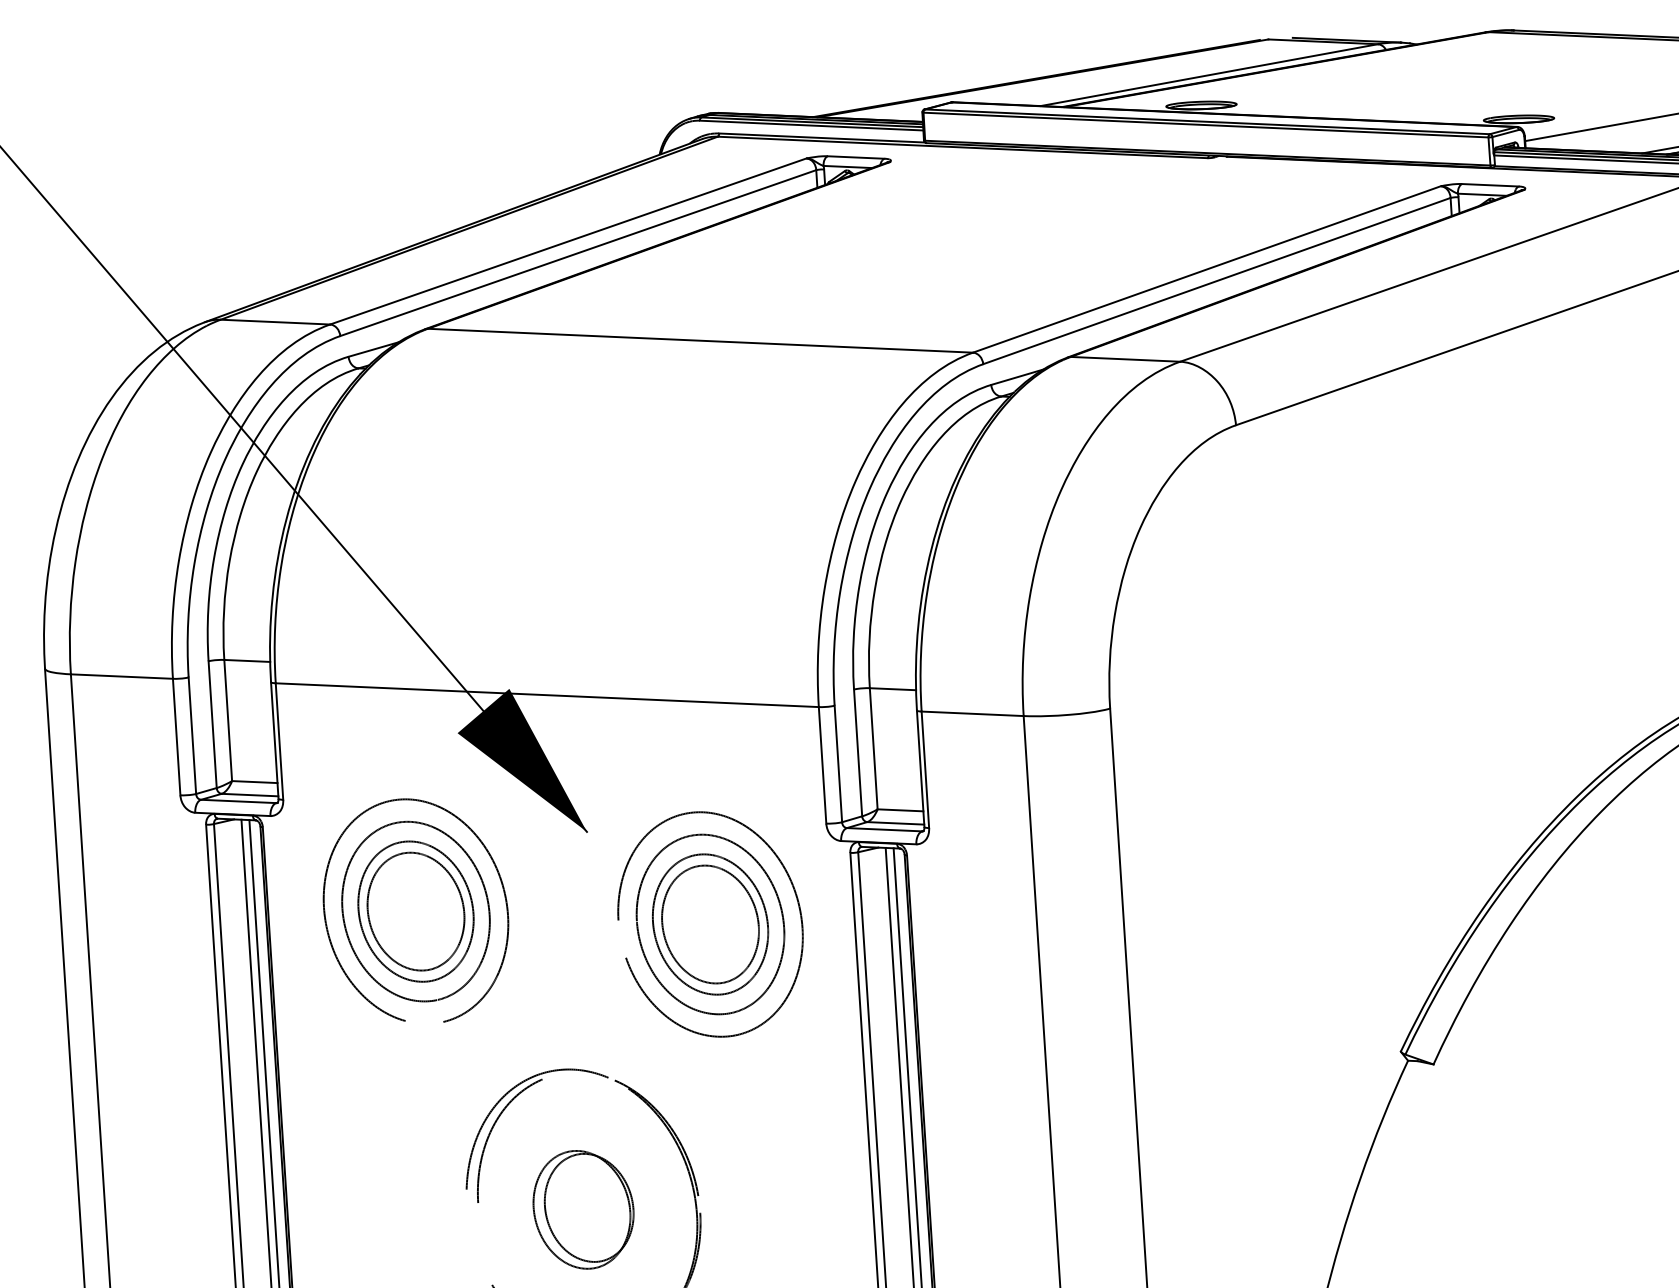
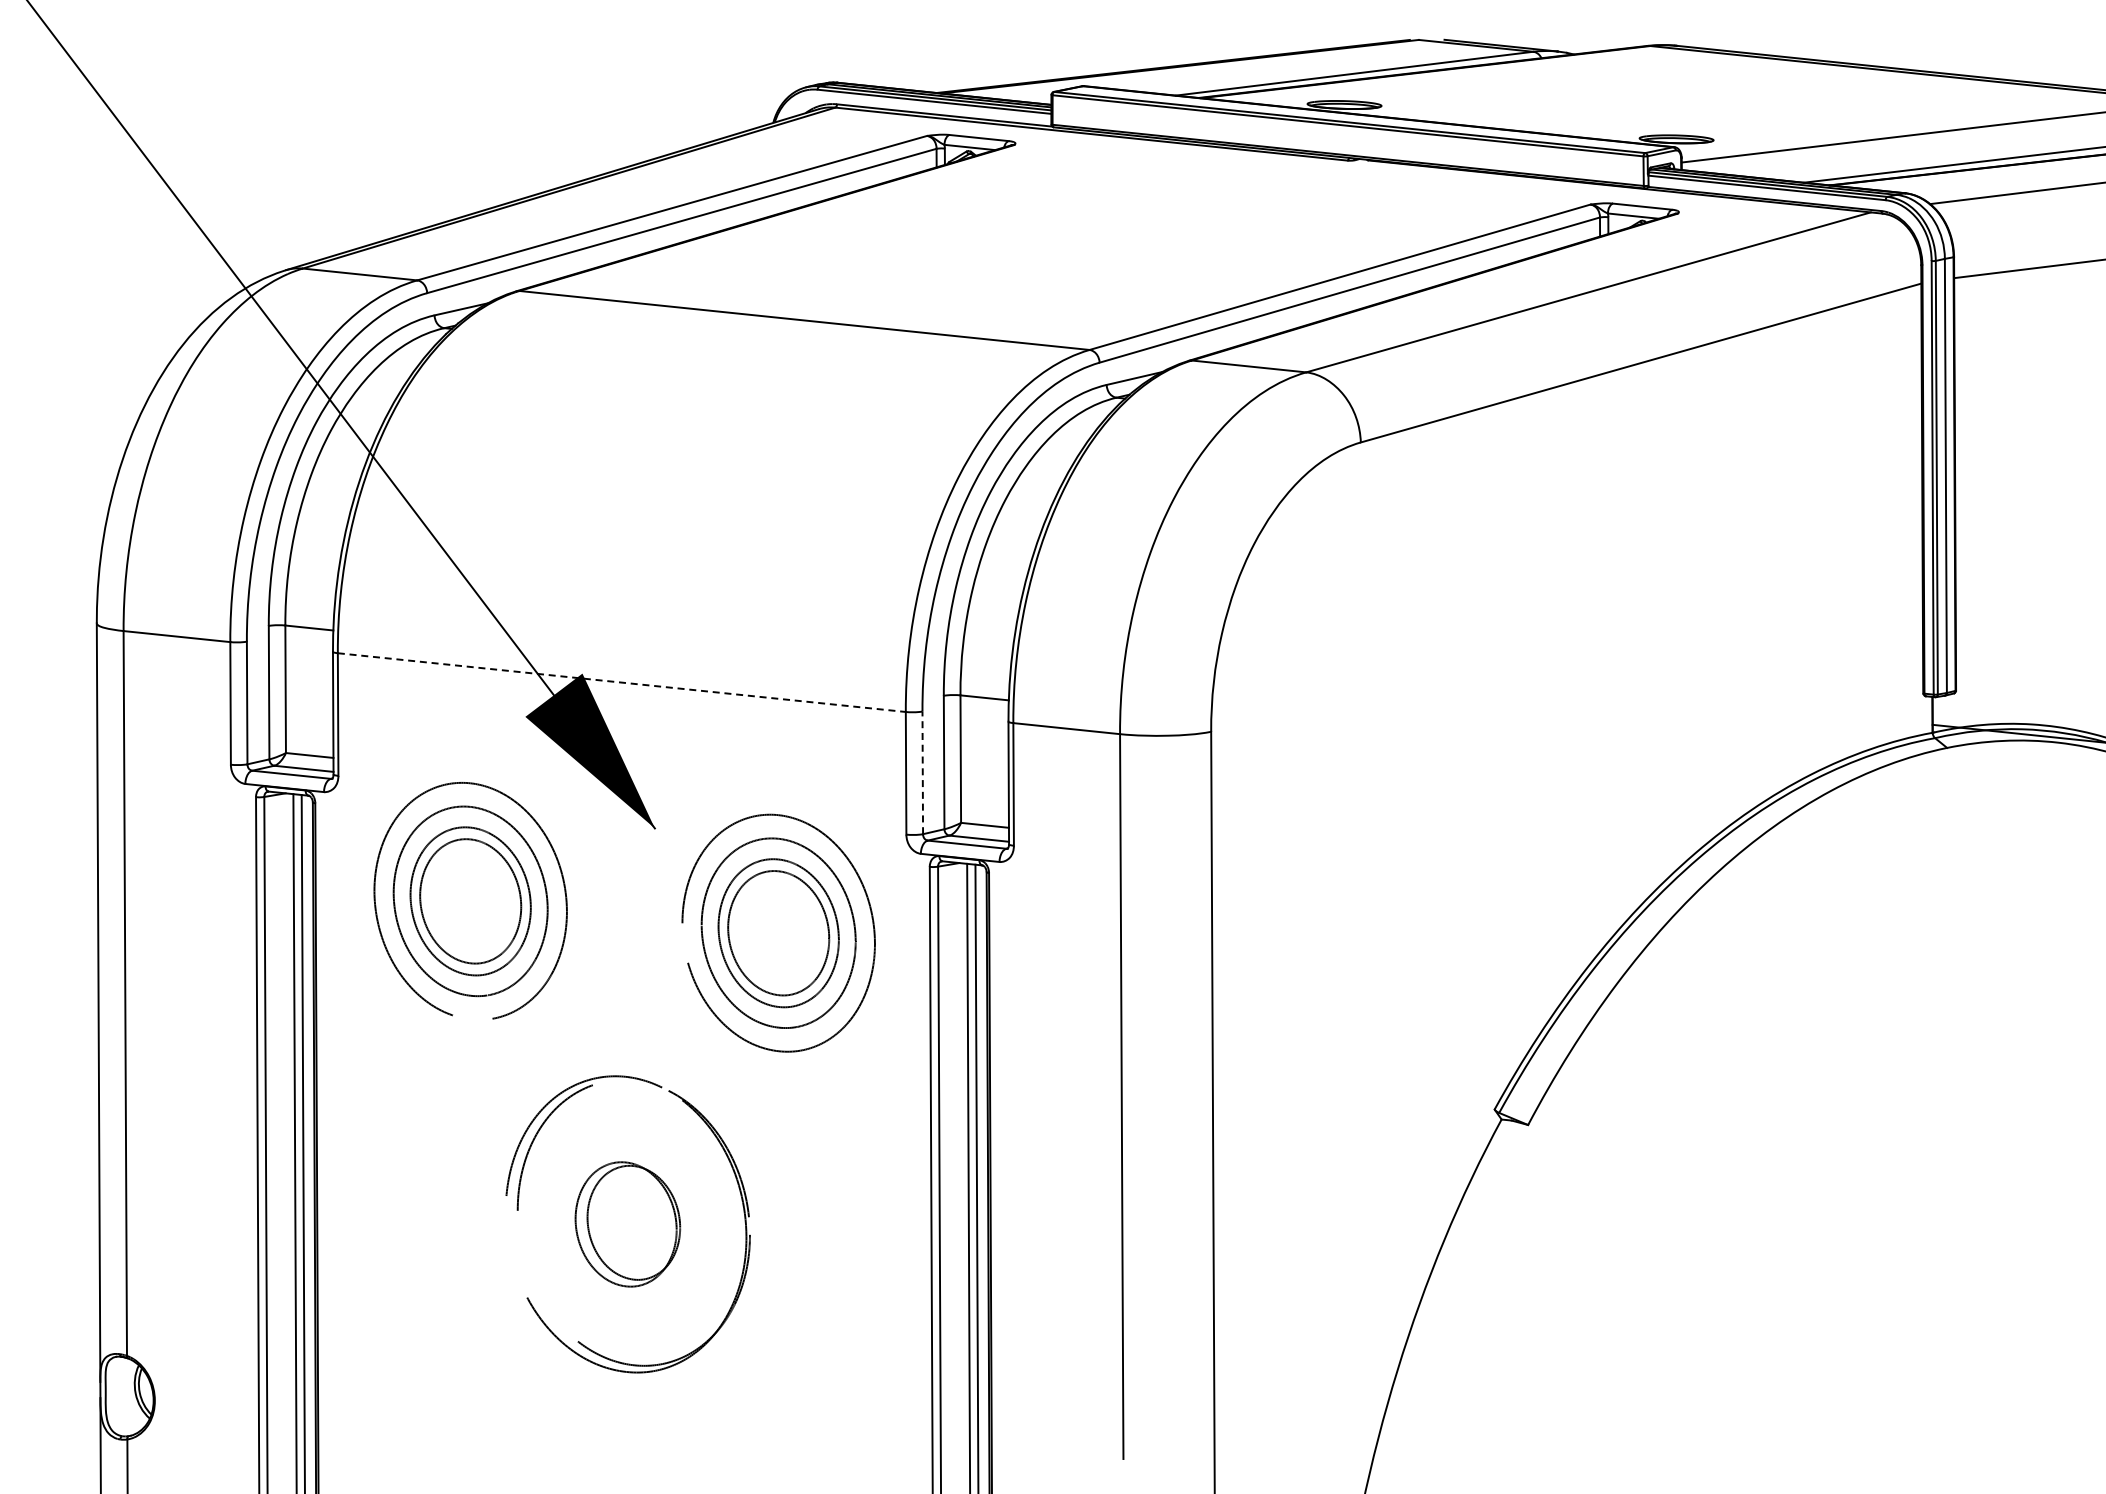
line: (546, 695) -> (621, 682), solid -> dashed
line: (838, 763) -> (922, 772), solid -> dashed

